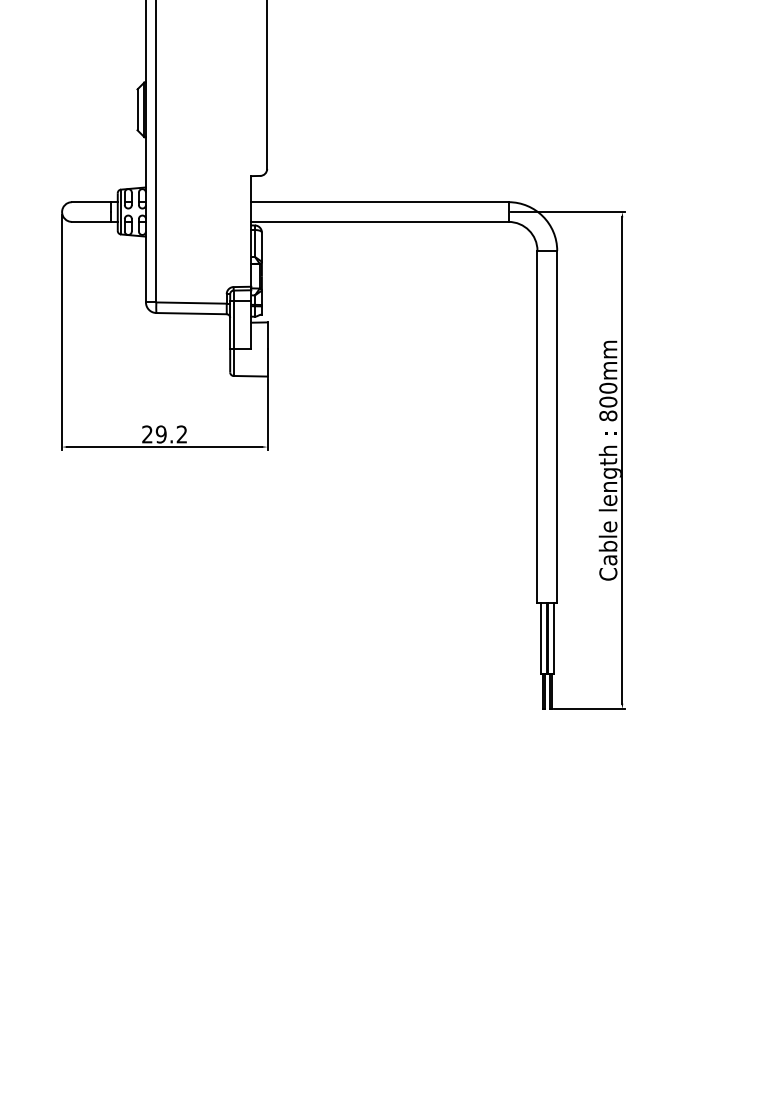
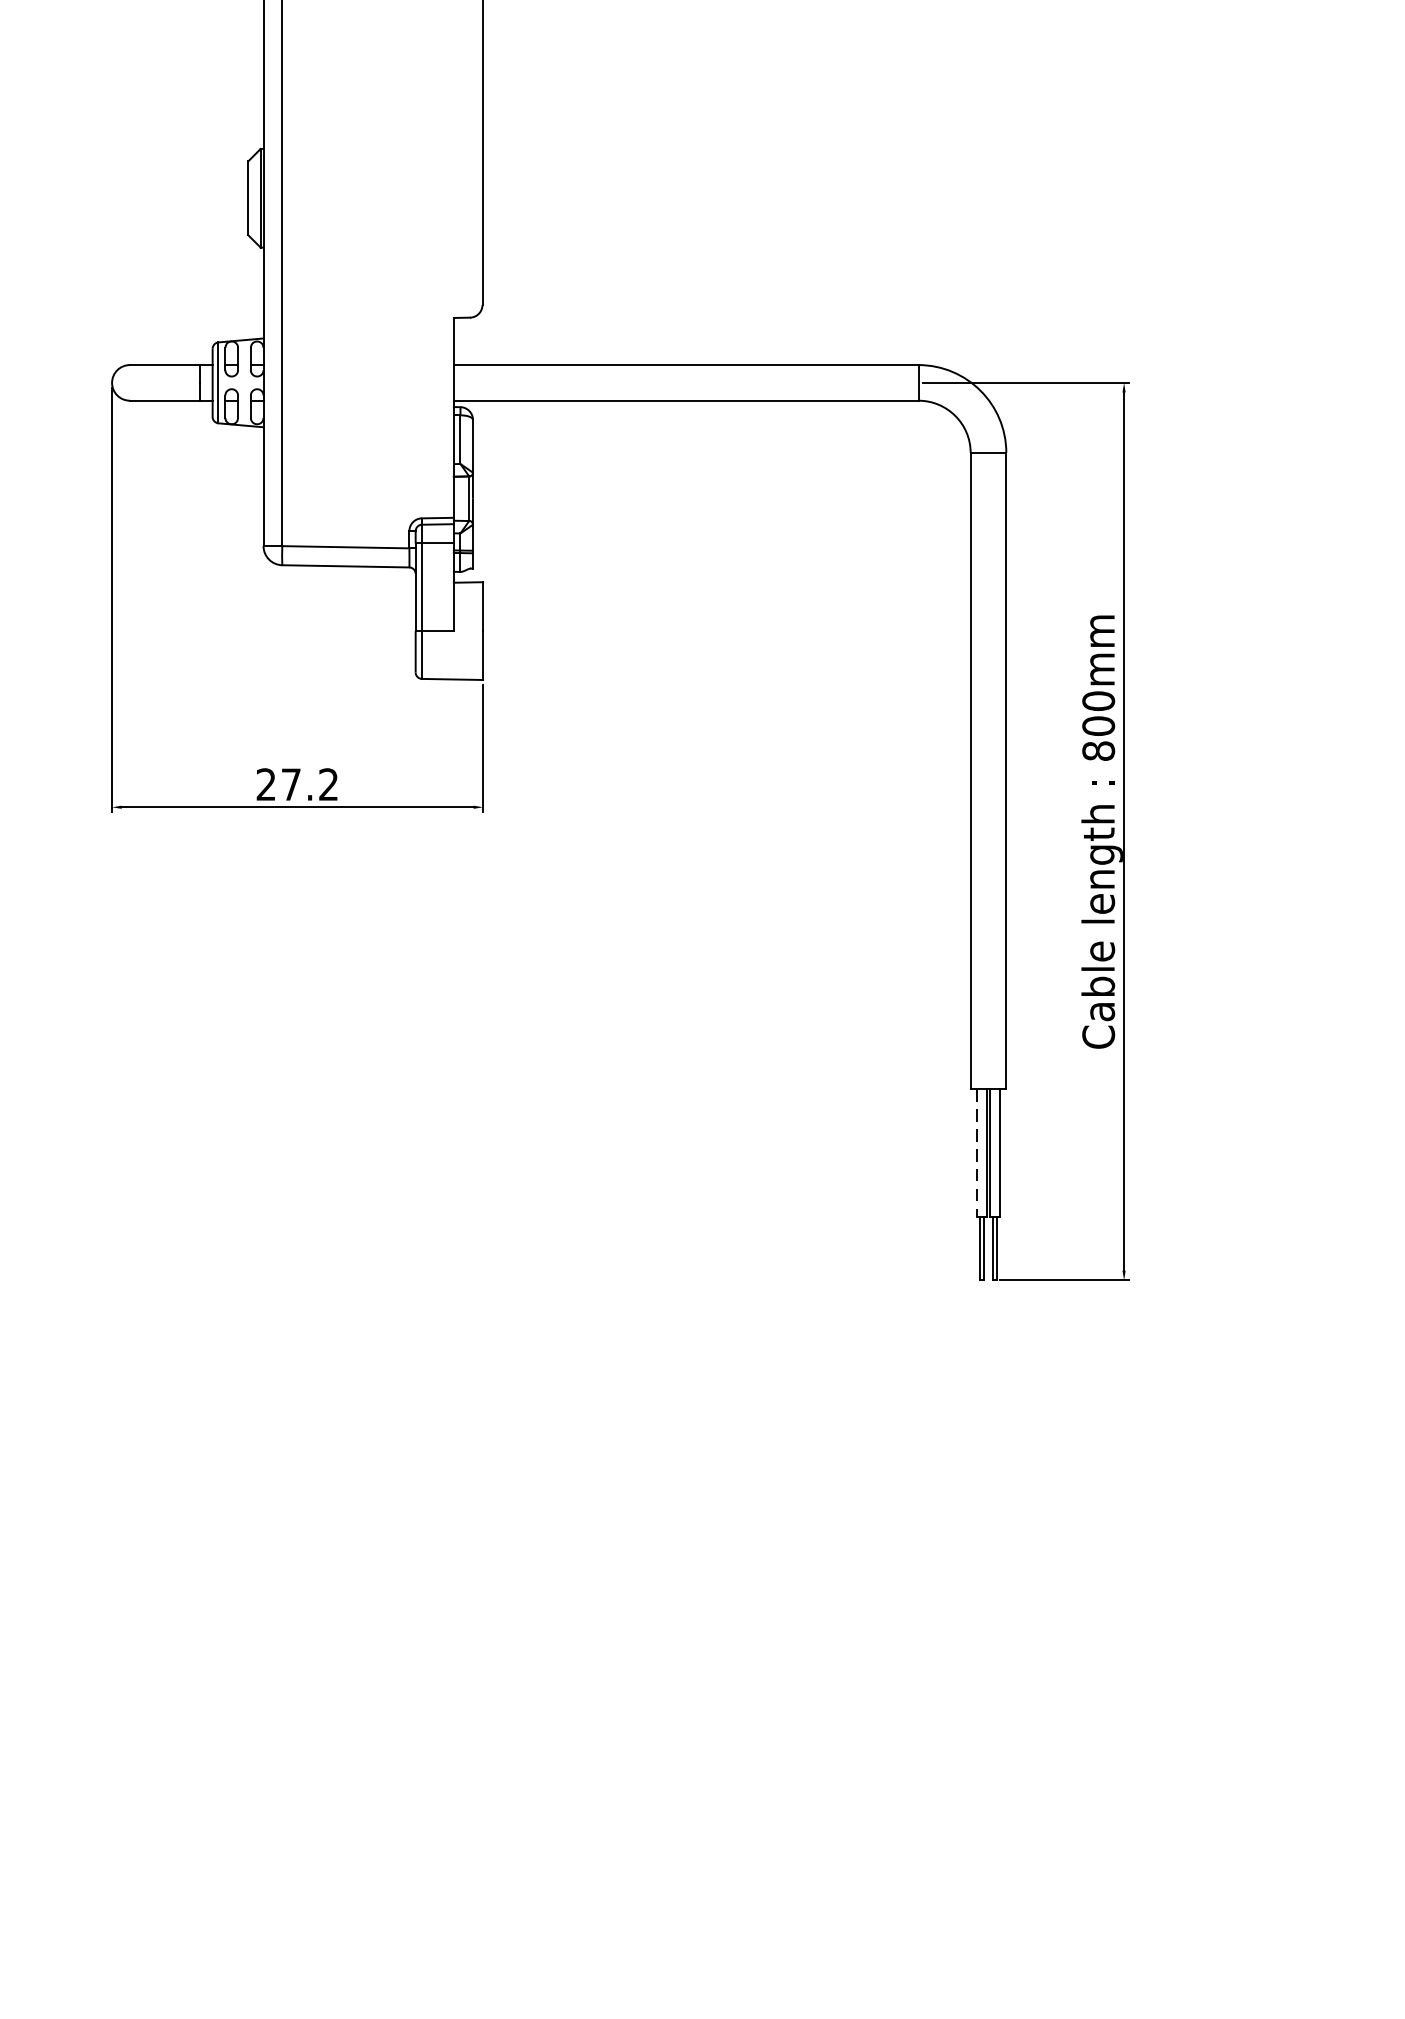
text: (160, 434) -> (289, 784), 29.2 -> 27.2
line: (541, 638) -> (977, 1153), solid -> dashed

